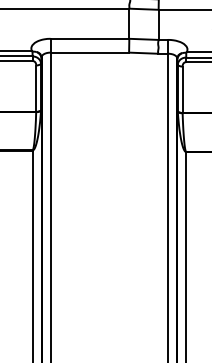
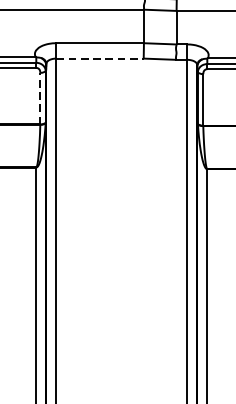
line: (90, 52) -> (100, 58), solid -> dashed
line: (36, 88) -> (40, 98), solid -> dashed

